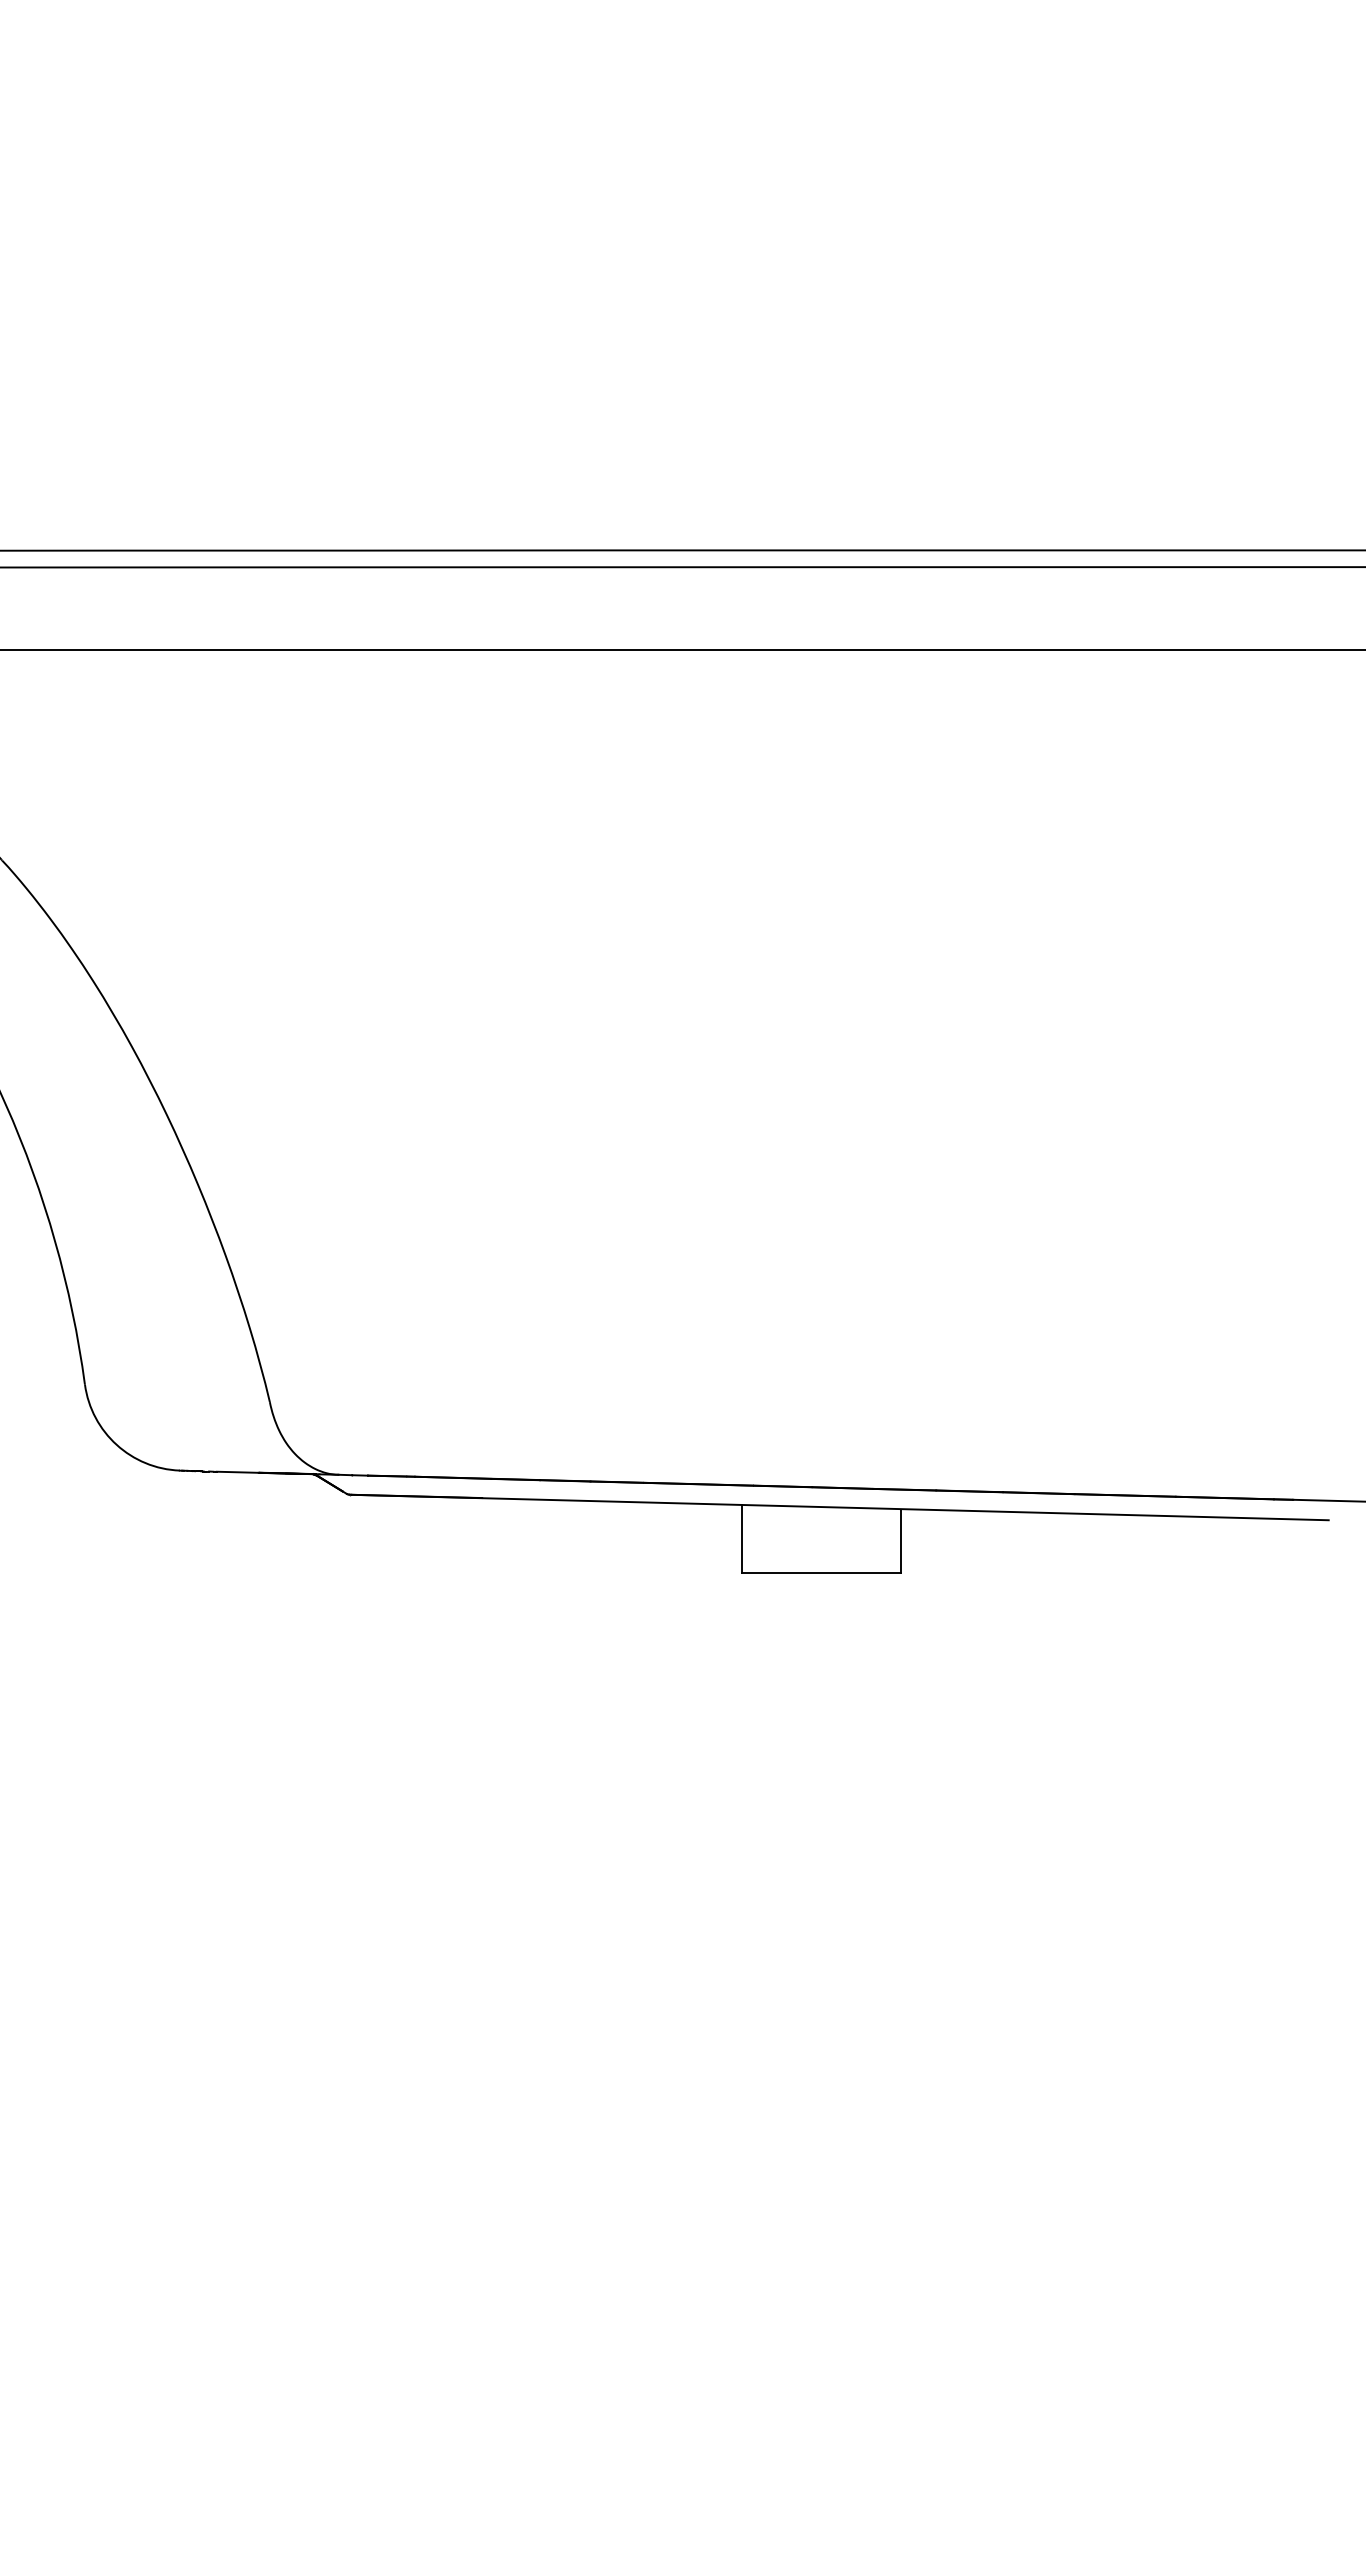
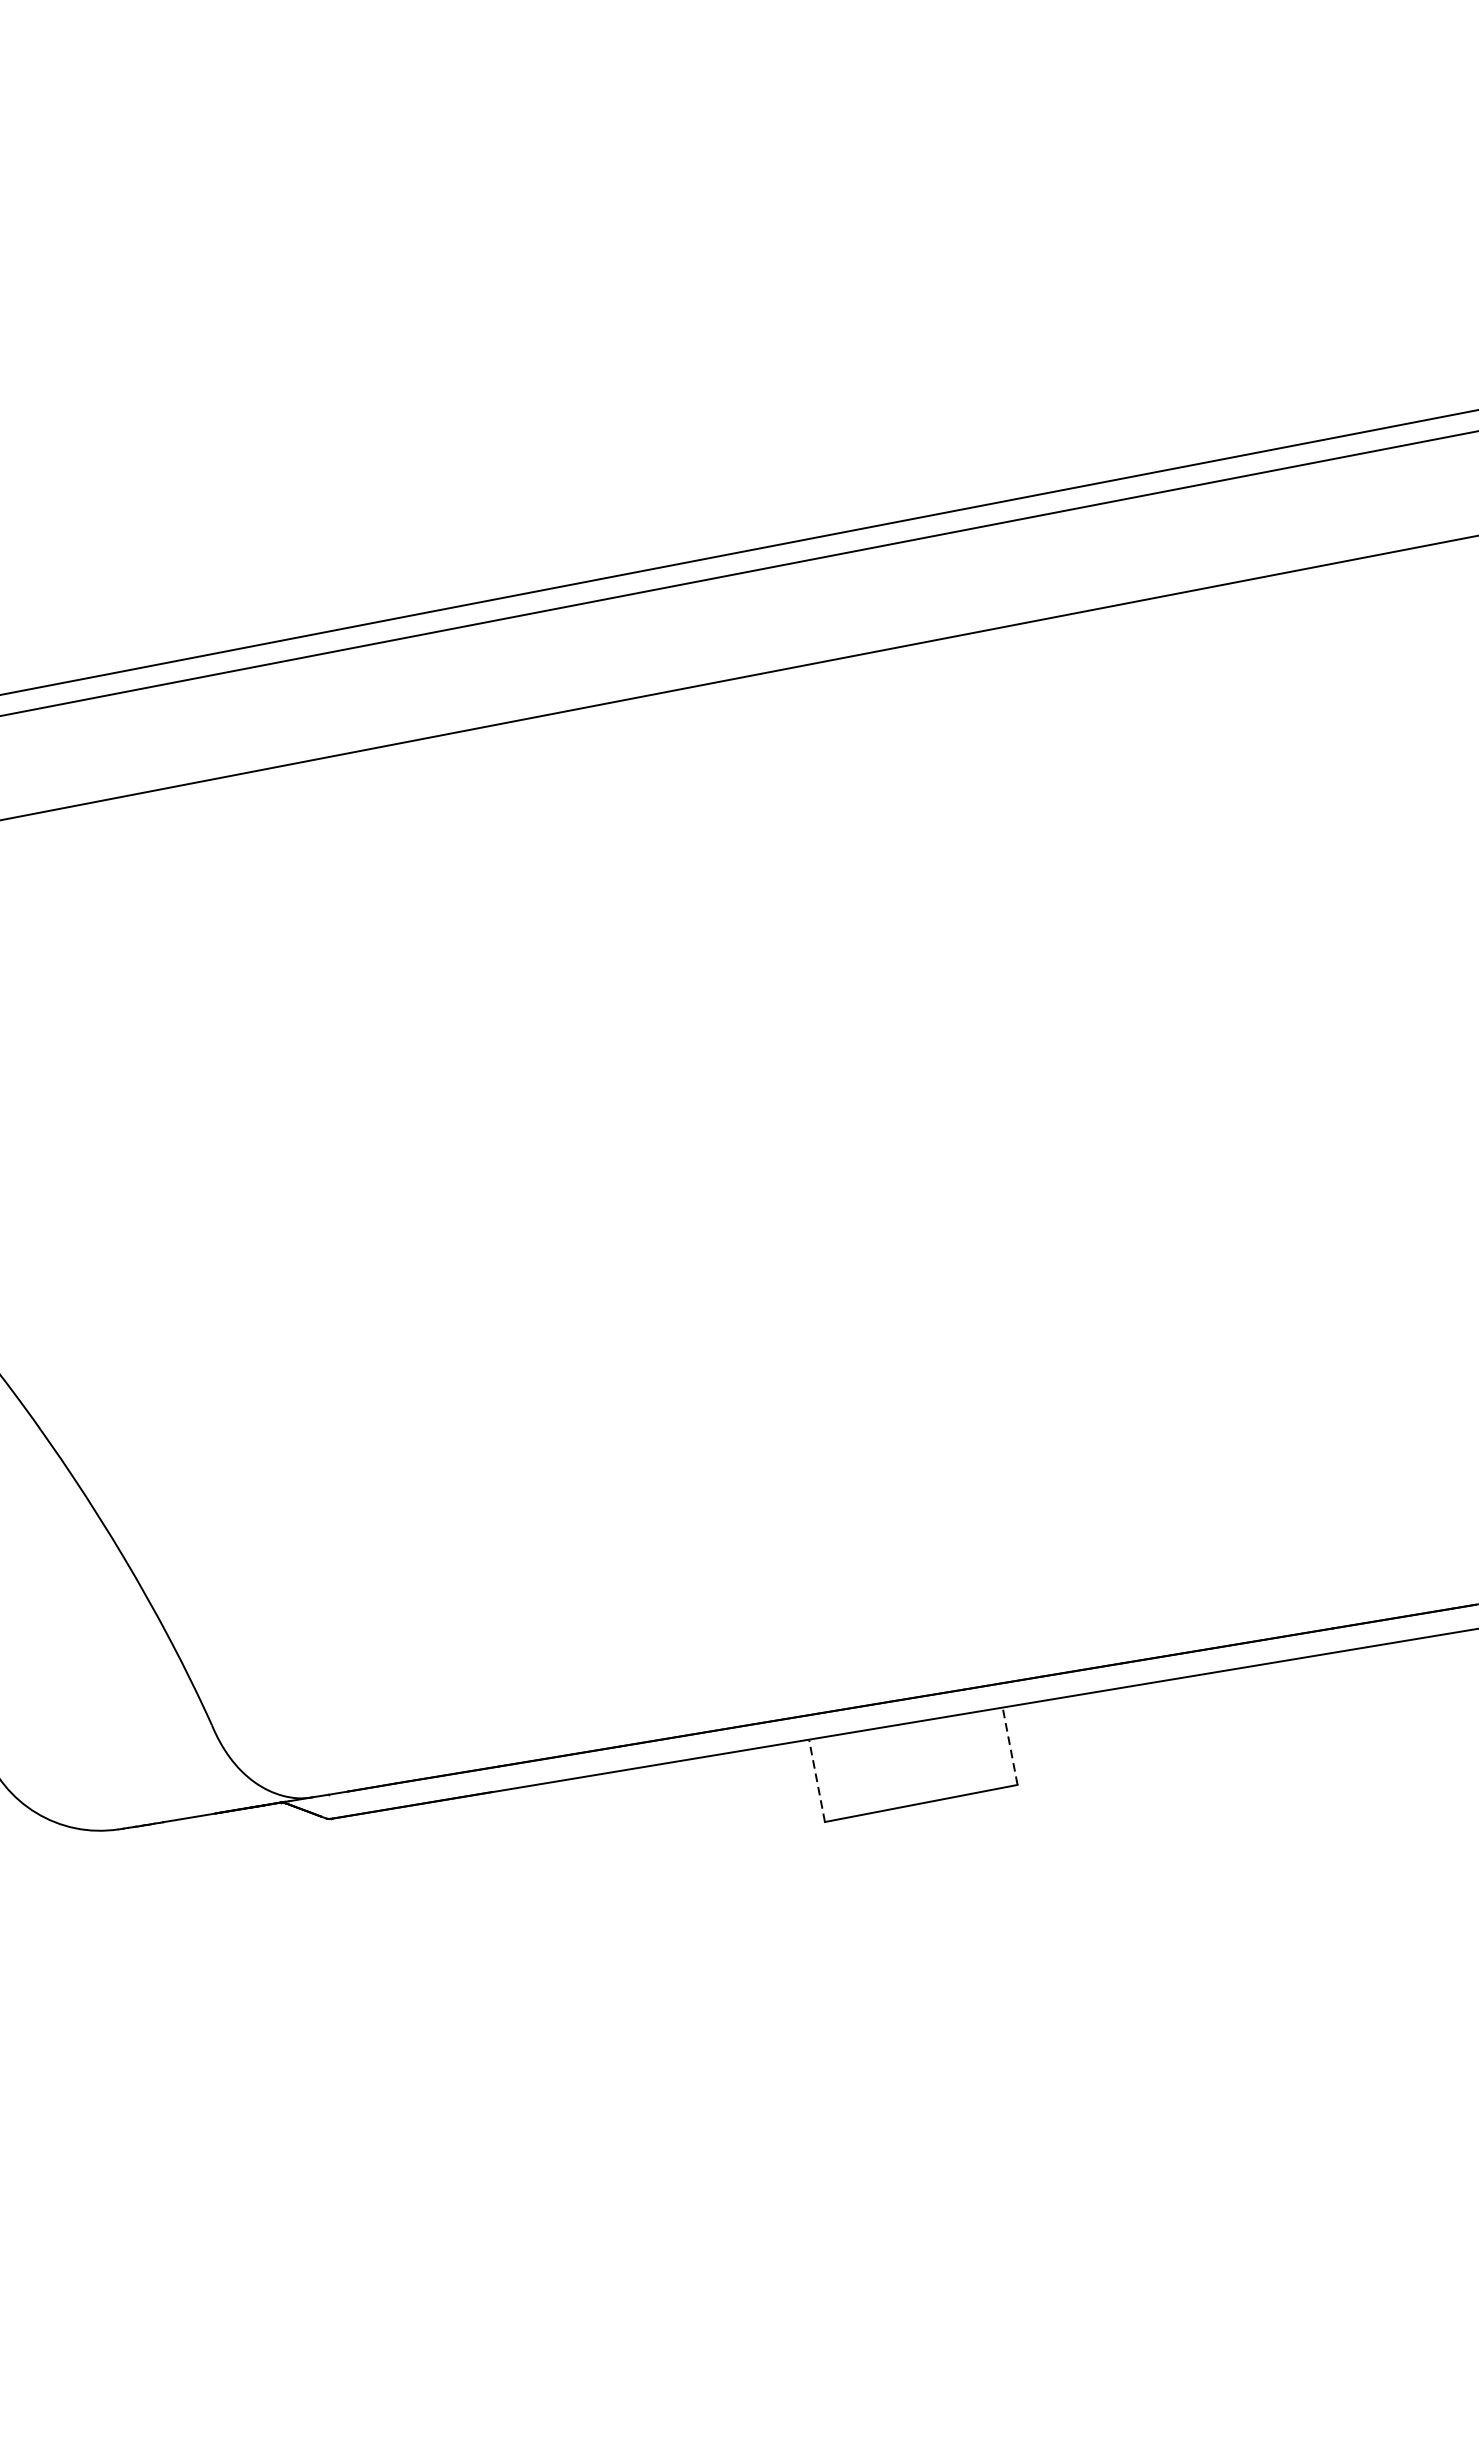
line: (742, 1539) -> (817, 1781), solid -> dashed
line: (901, 1541) -> (1010, 1746), solid -> dashed

